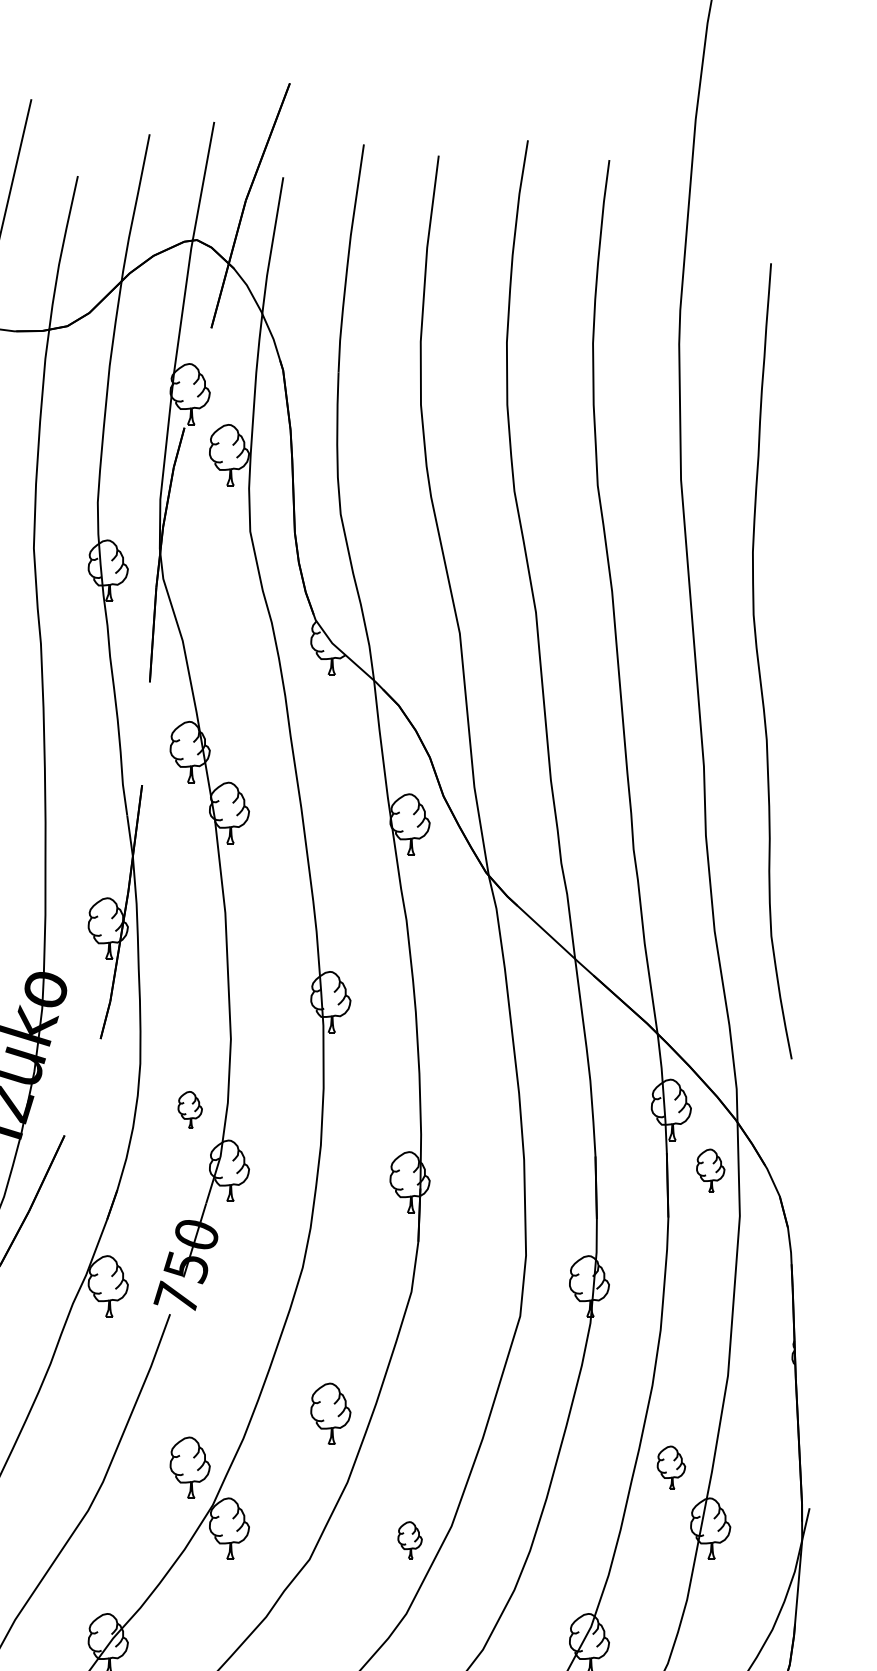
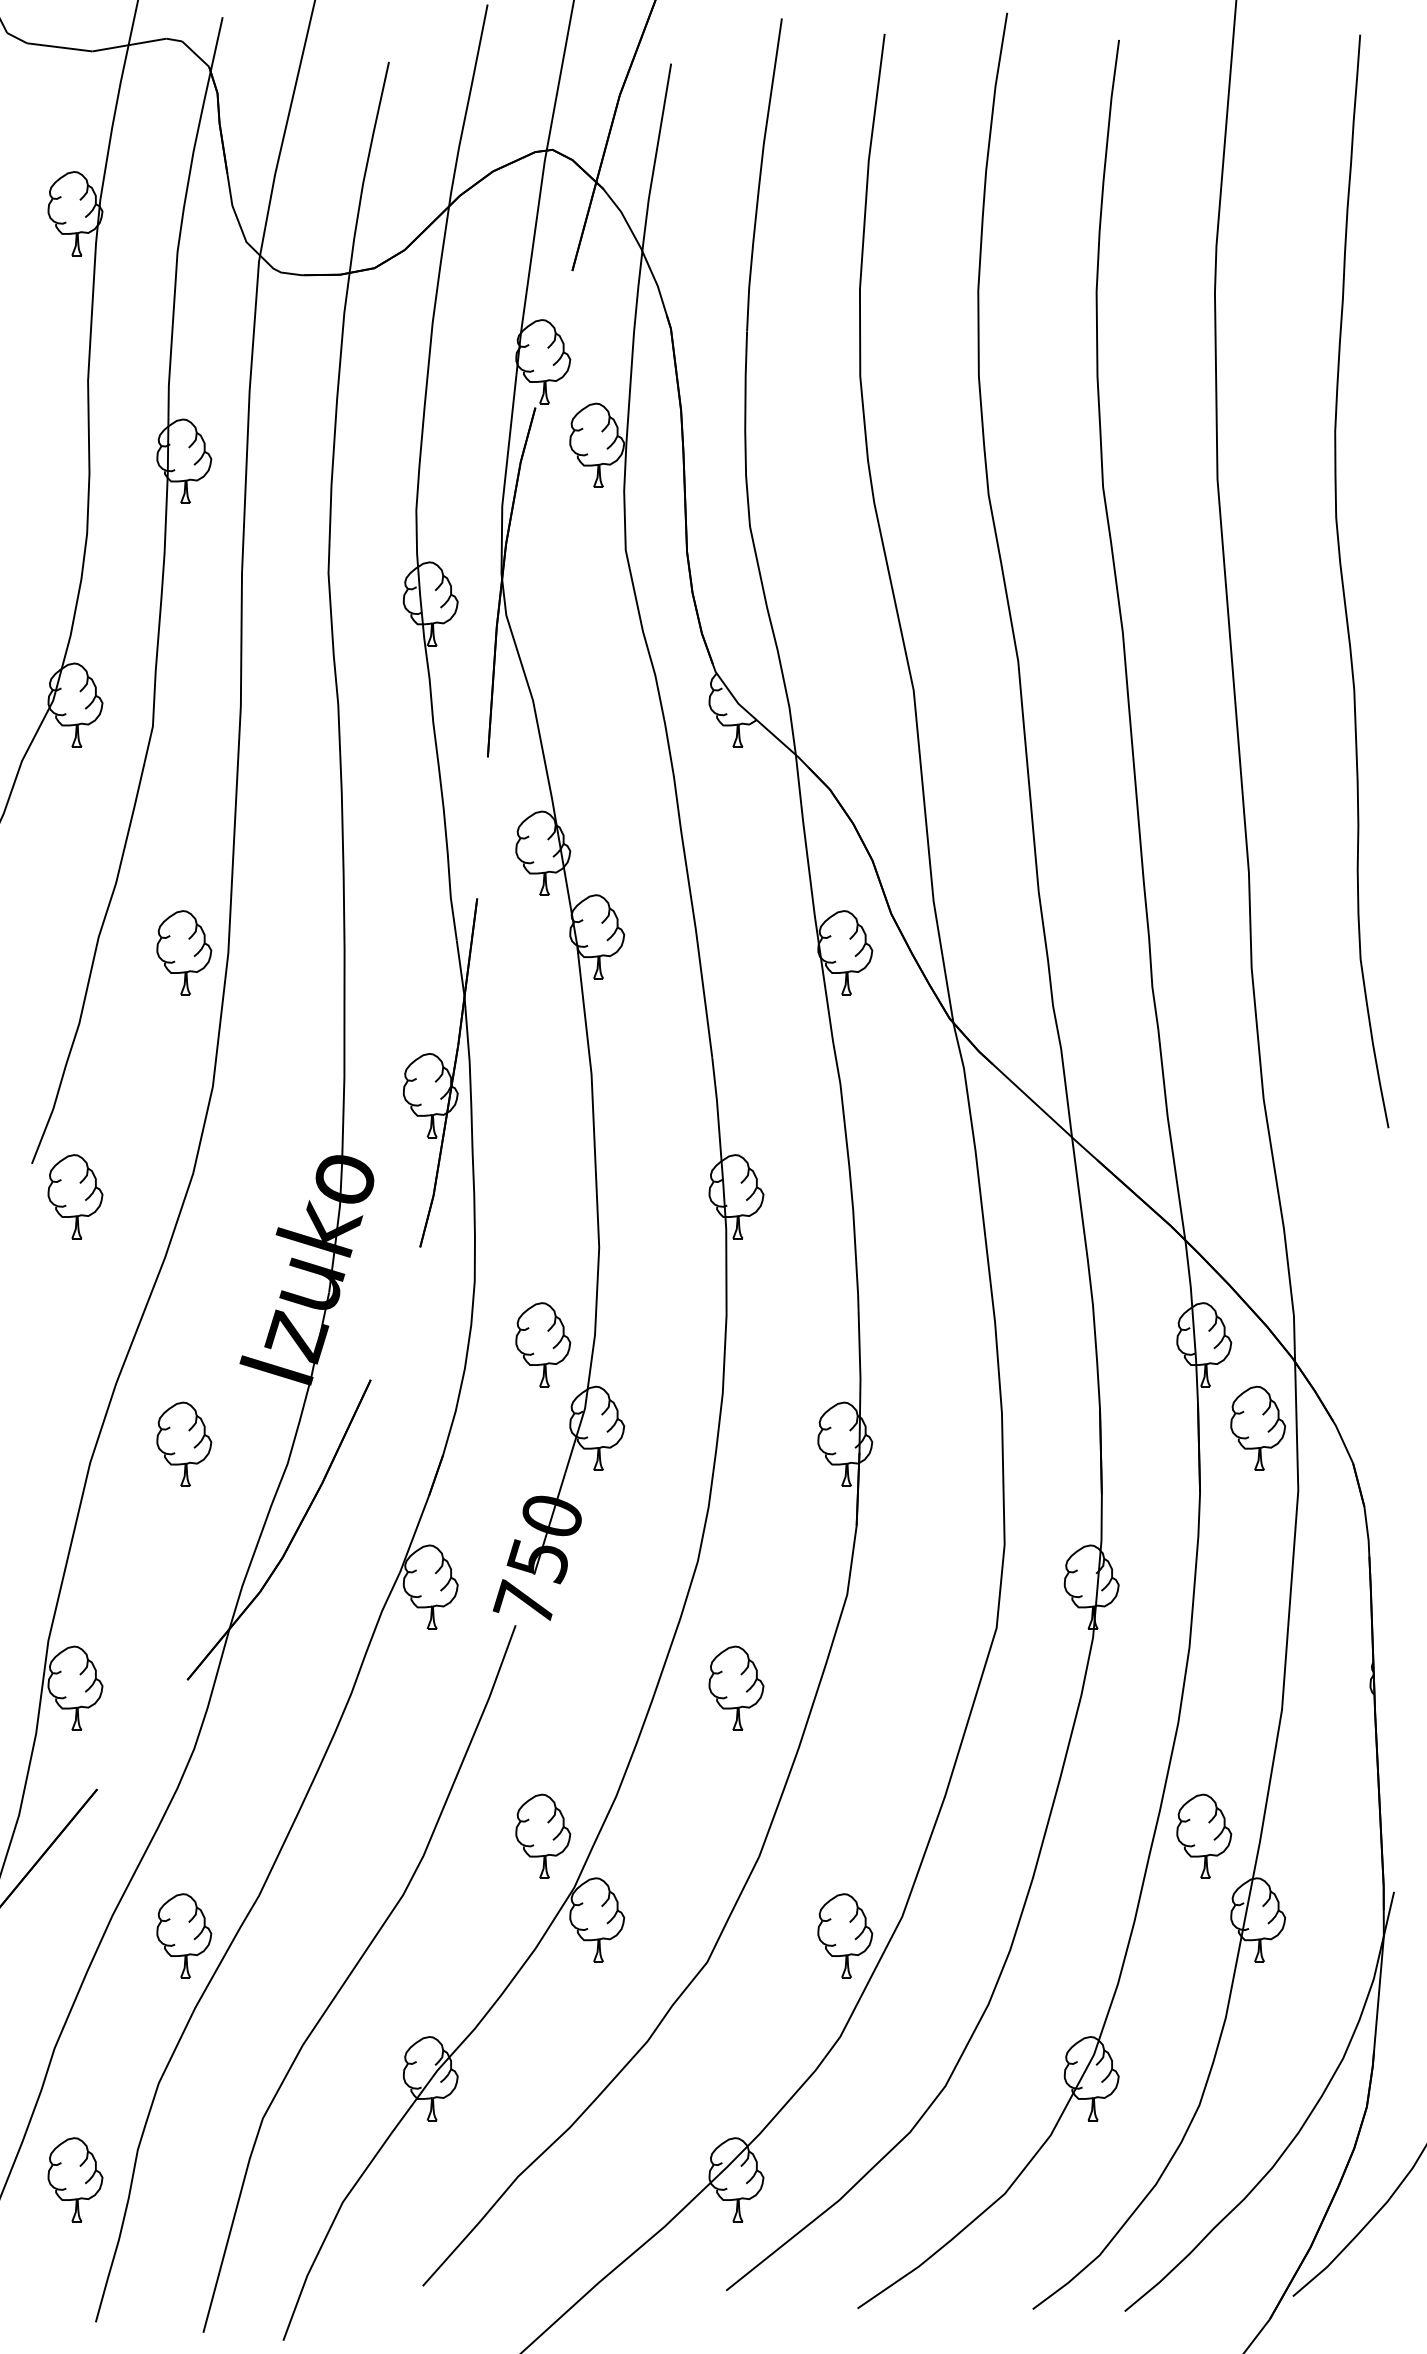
curve: (758, 661) -> (1343, 581), moved
part: (190, 1109) -> (543, 1344), size x1.67
part: (710, 1170) -> (1258, 1427), size x1.43
part: (330, 1413) -> (736, 1687), moved
part: (671, 1467) -> (1204, 1835), size x1.43
part: (410, 1540) -> (845, 1935), size x1.67

